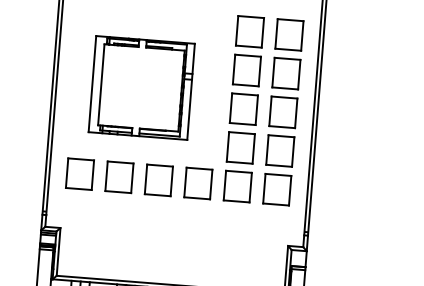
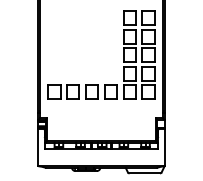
part: (141, 86) -> (80, 48), removed

